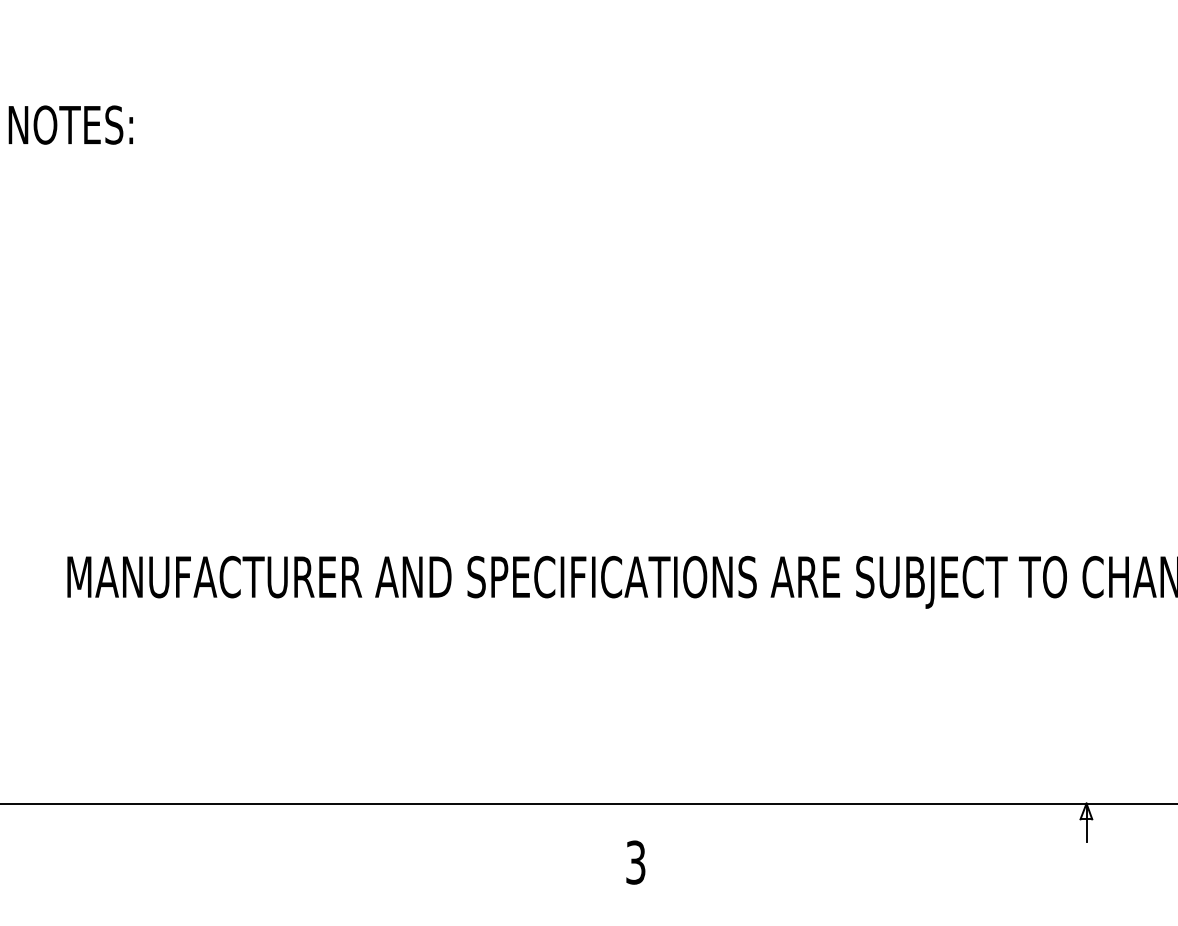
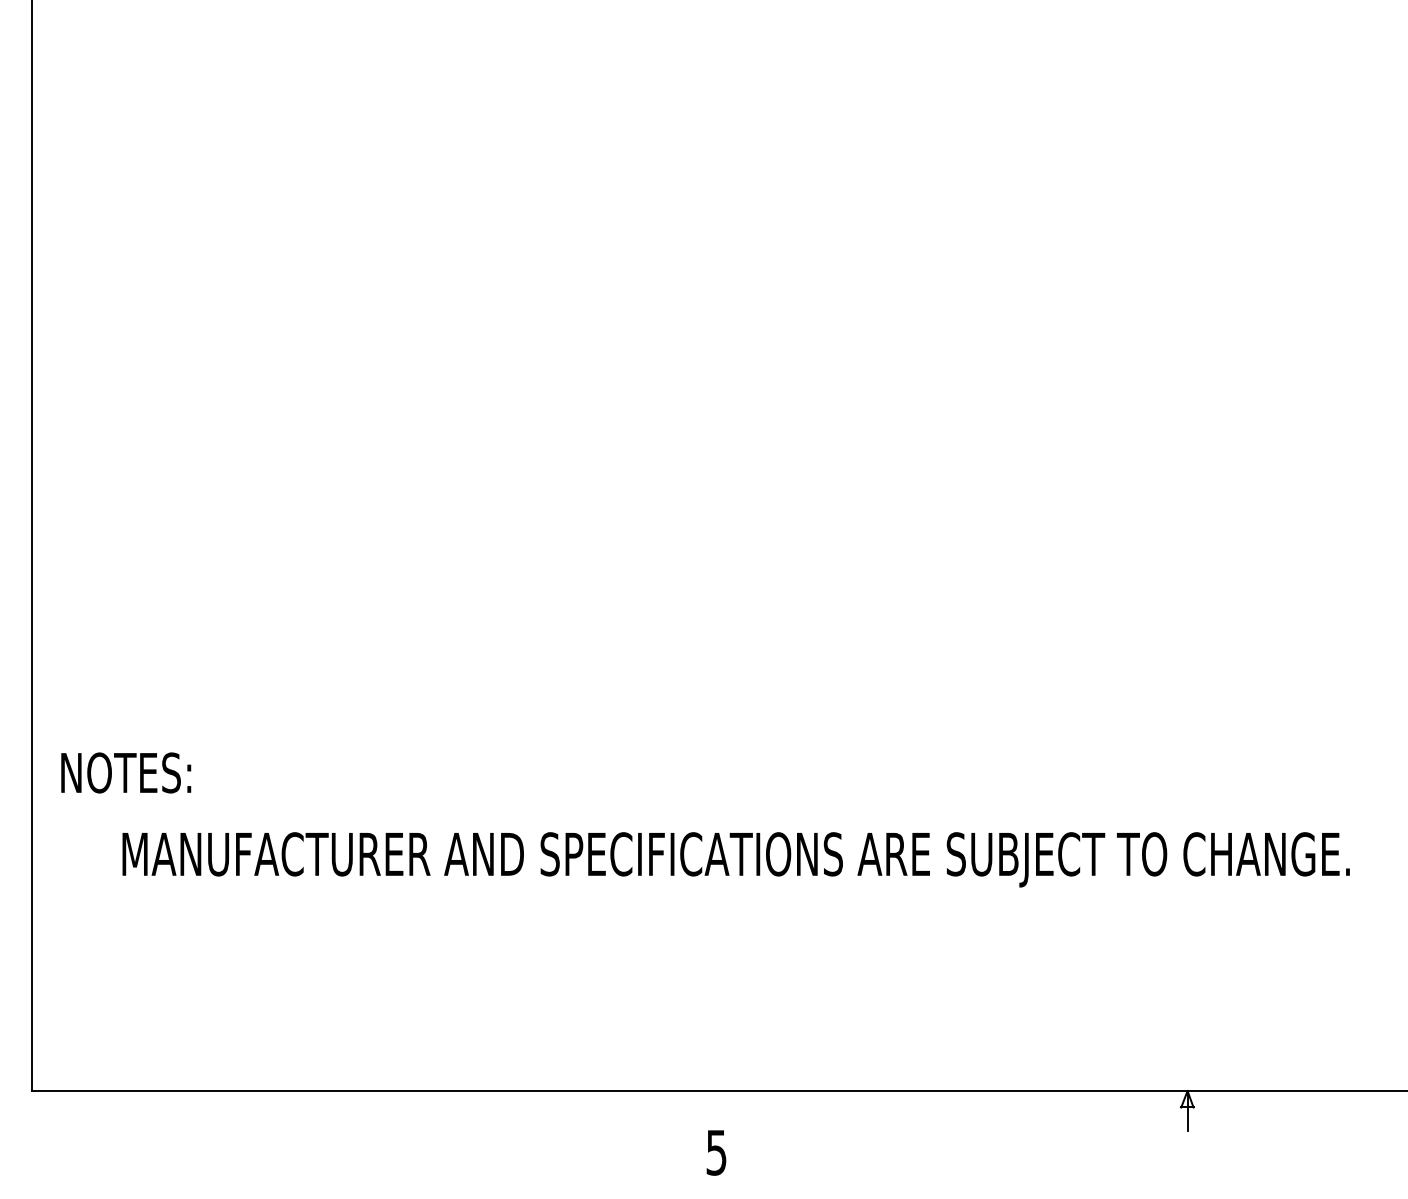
text: (71, 124) -> (126, 772), moved
text: (635, 862) -> (716, 1152), 3 -> 5

